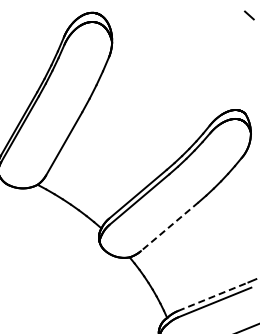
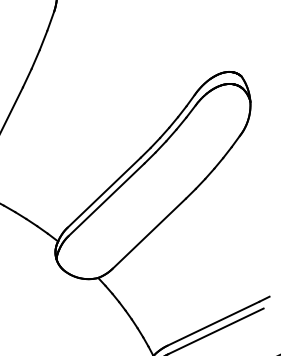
line: (169, 226) -> (149, 233), dashed -> solid
line: (213, 296) -> (213, 323), dashed -> solid

